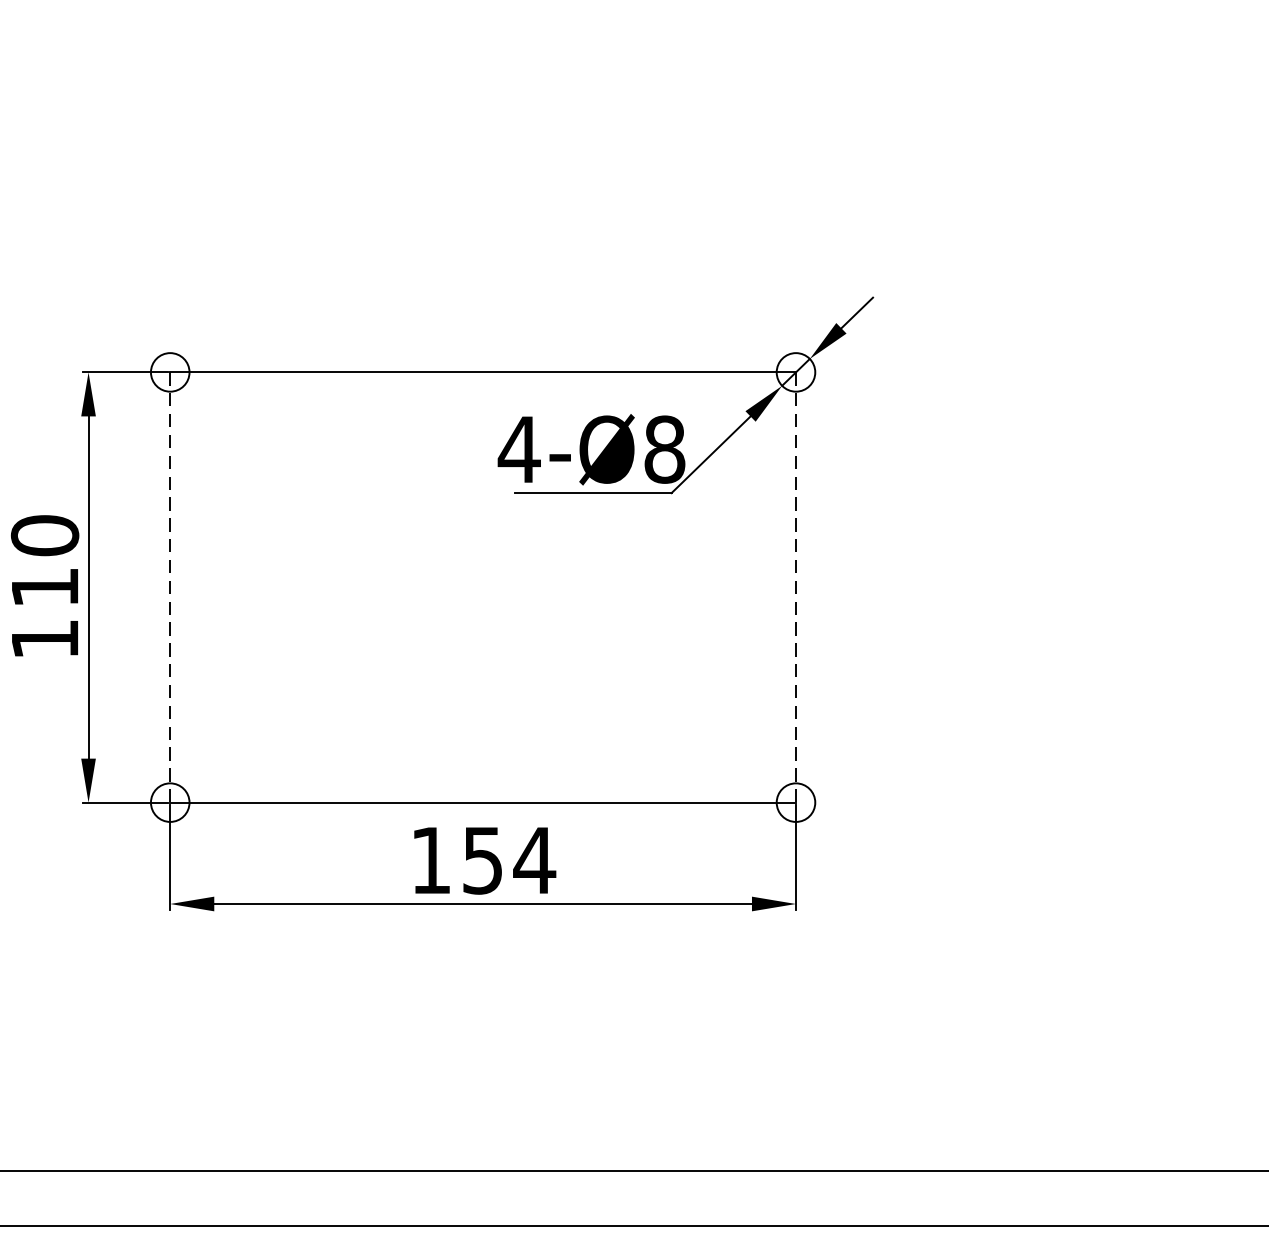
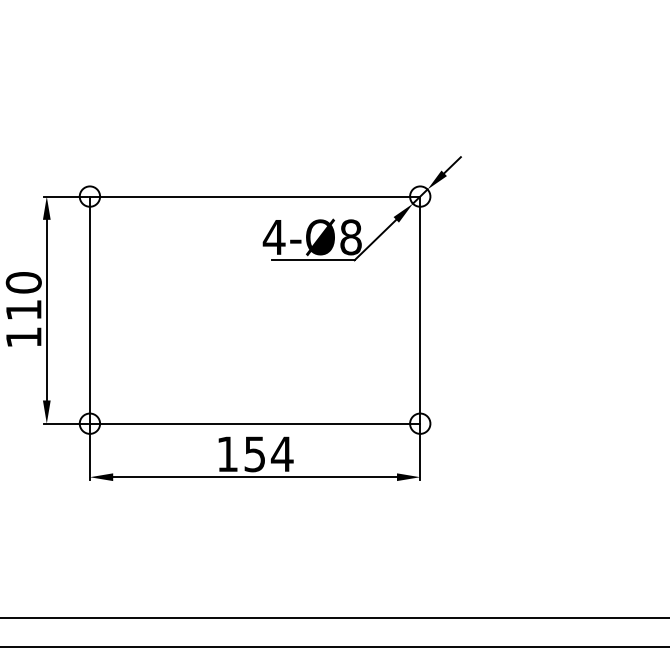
line: (169, 588) -> (89, 310), dashed -> solid
line: (796, 588) -> (420, 310), dashed -> solid

